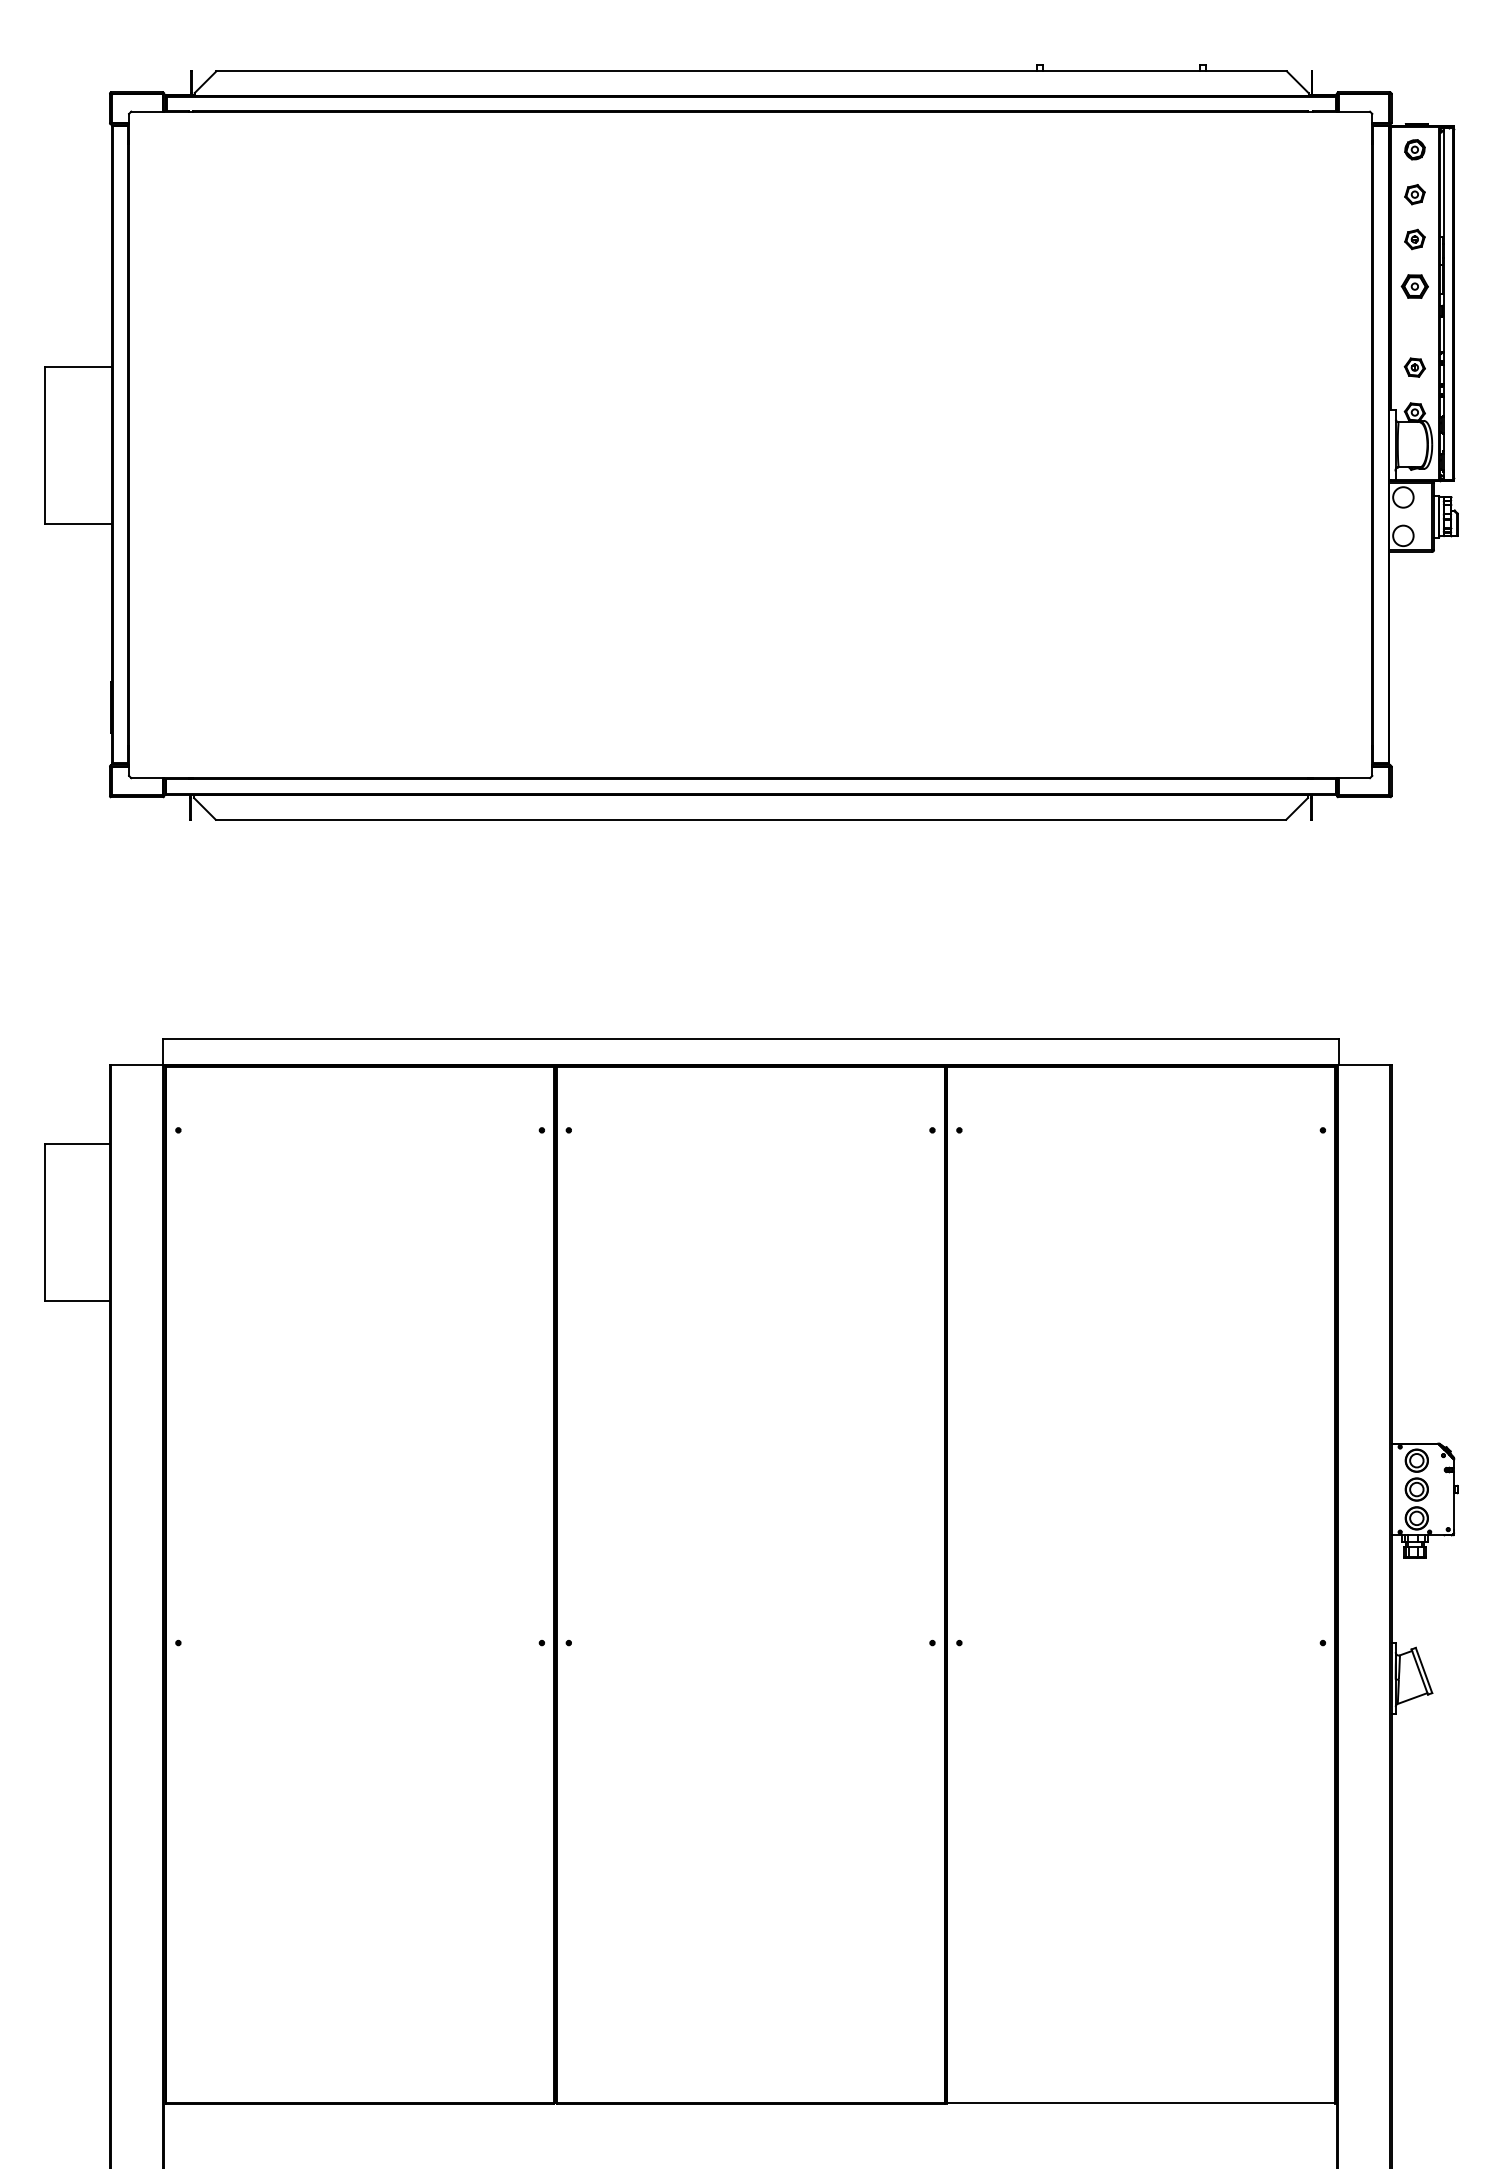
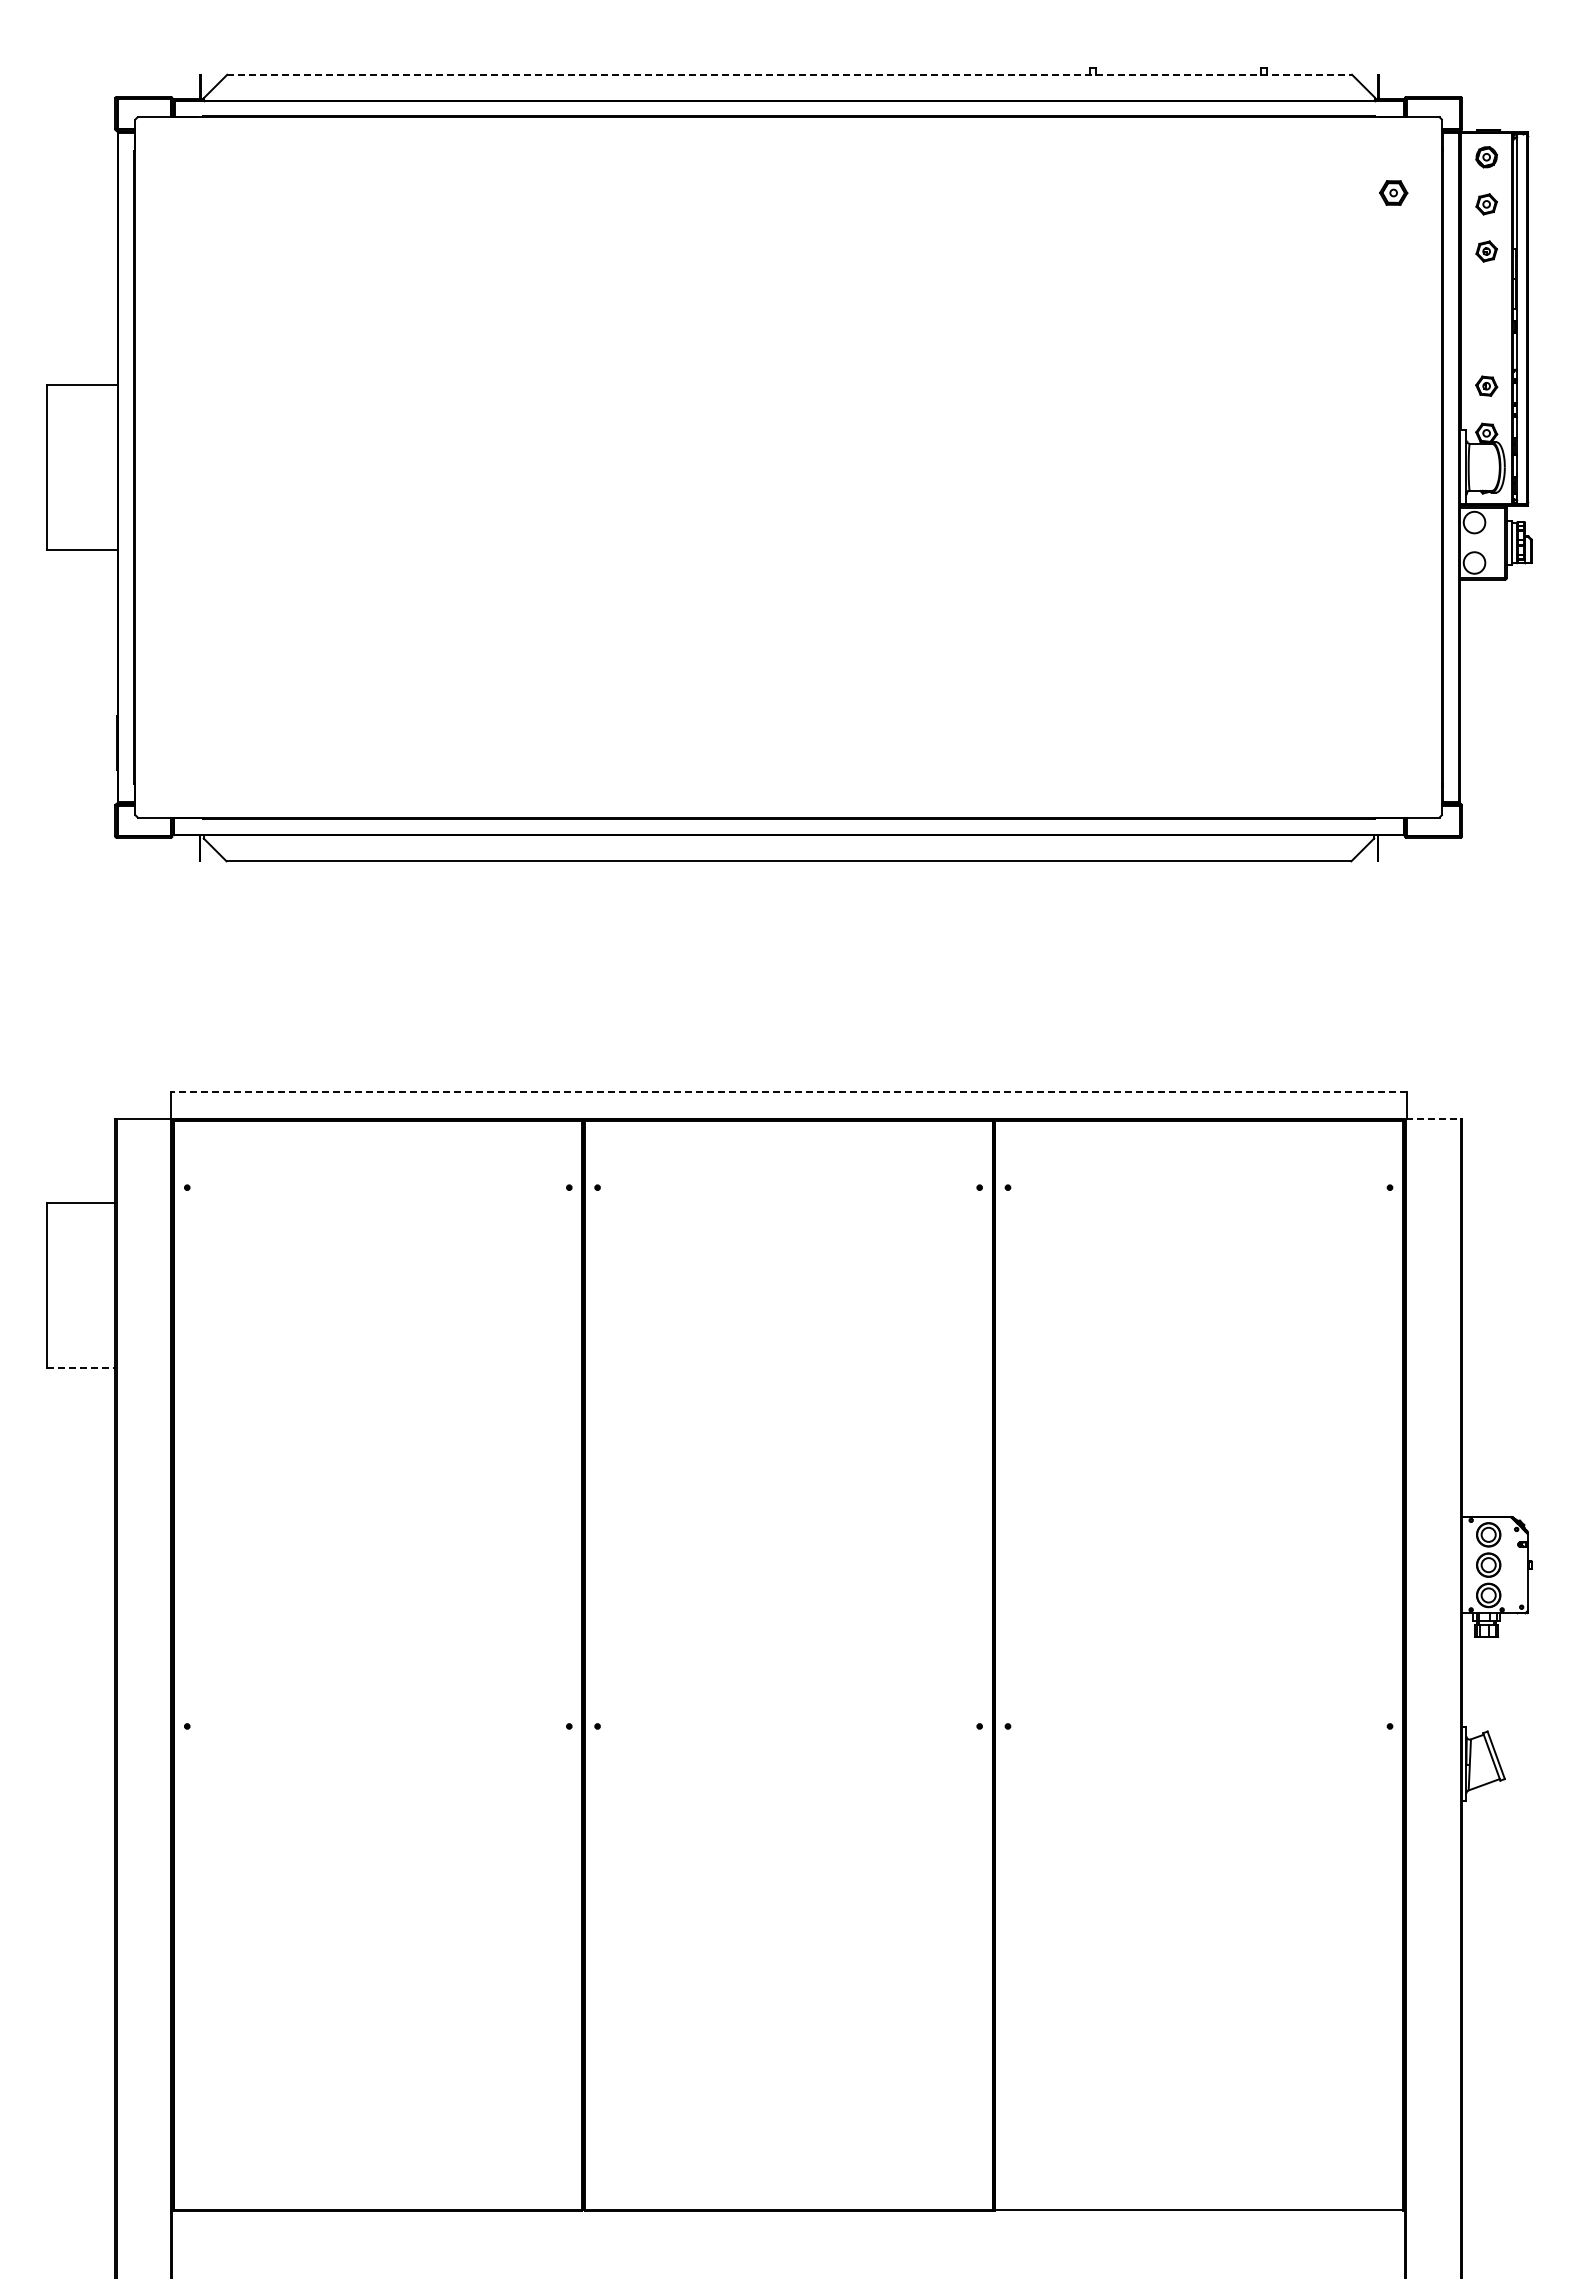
line: (752, 71) -> (790, 74), solid -> dashed
part: (1414, 286) -> (1393, 192), moved
line: (750, 1039) -> (788, 1092), solid -> dashed
line: (1364, 1065) -> (1433, 1119), solid -> dashed
line: (77, 1301) -> (81, 1367), solid -> dashed

